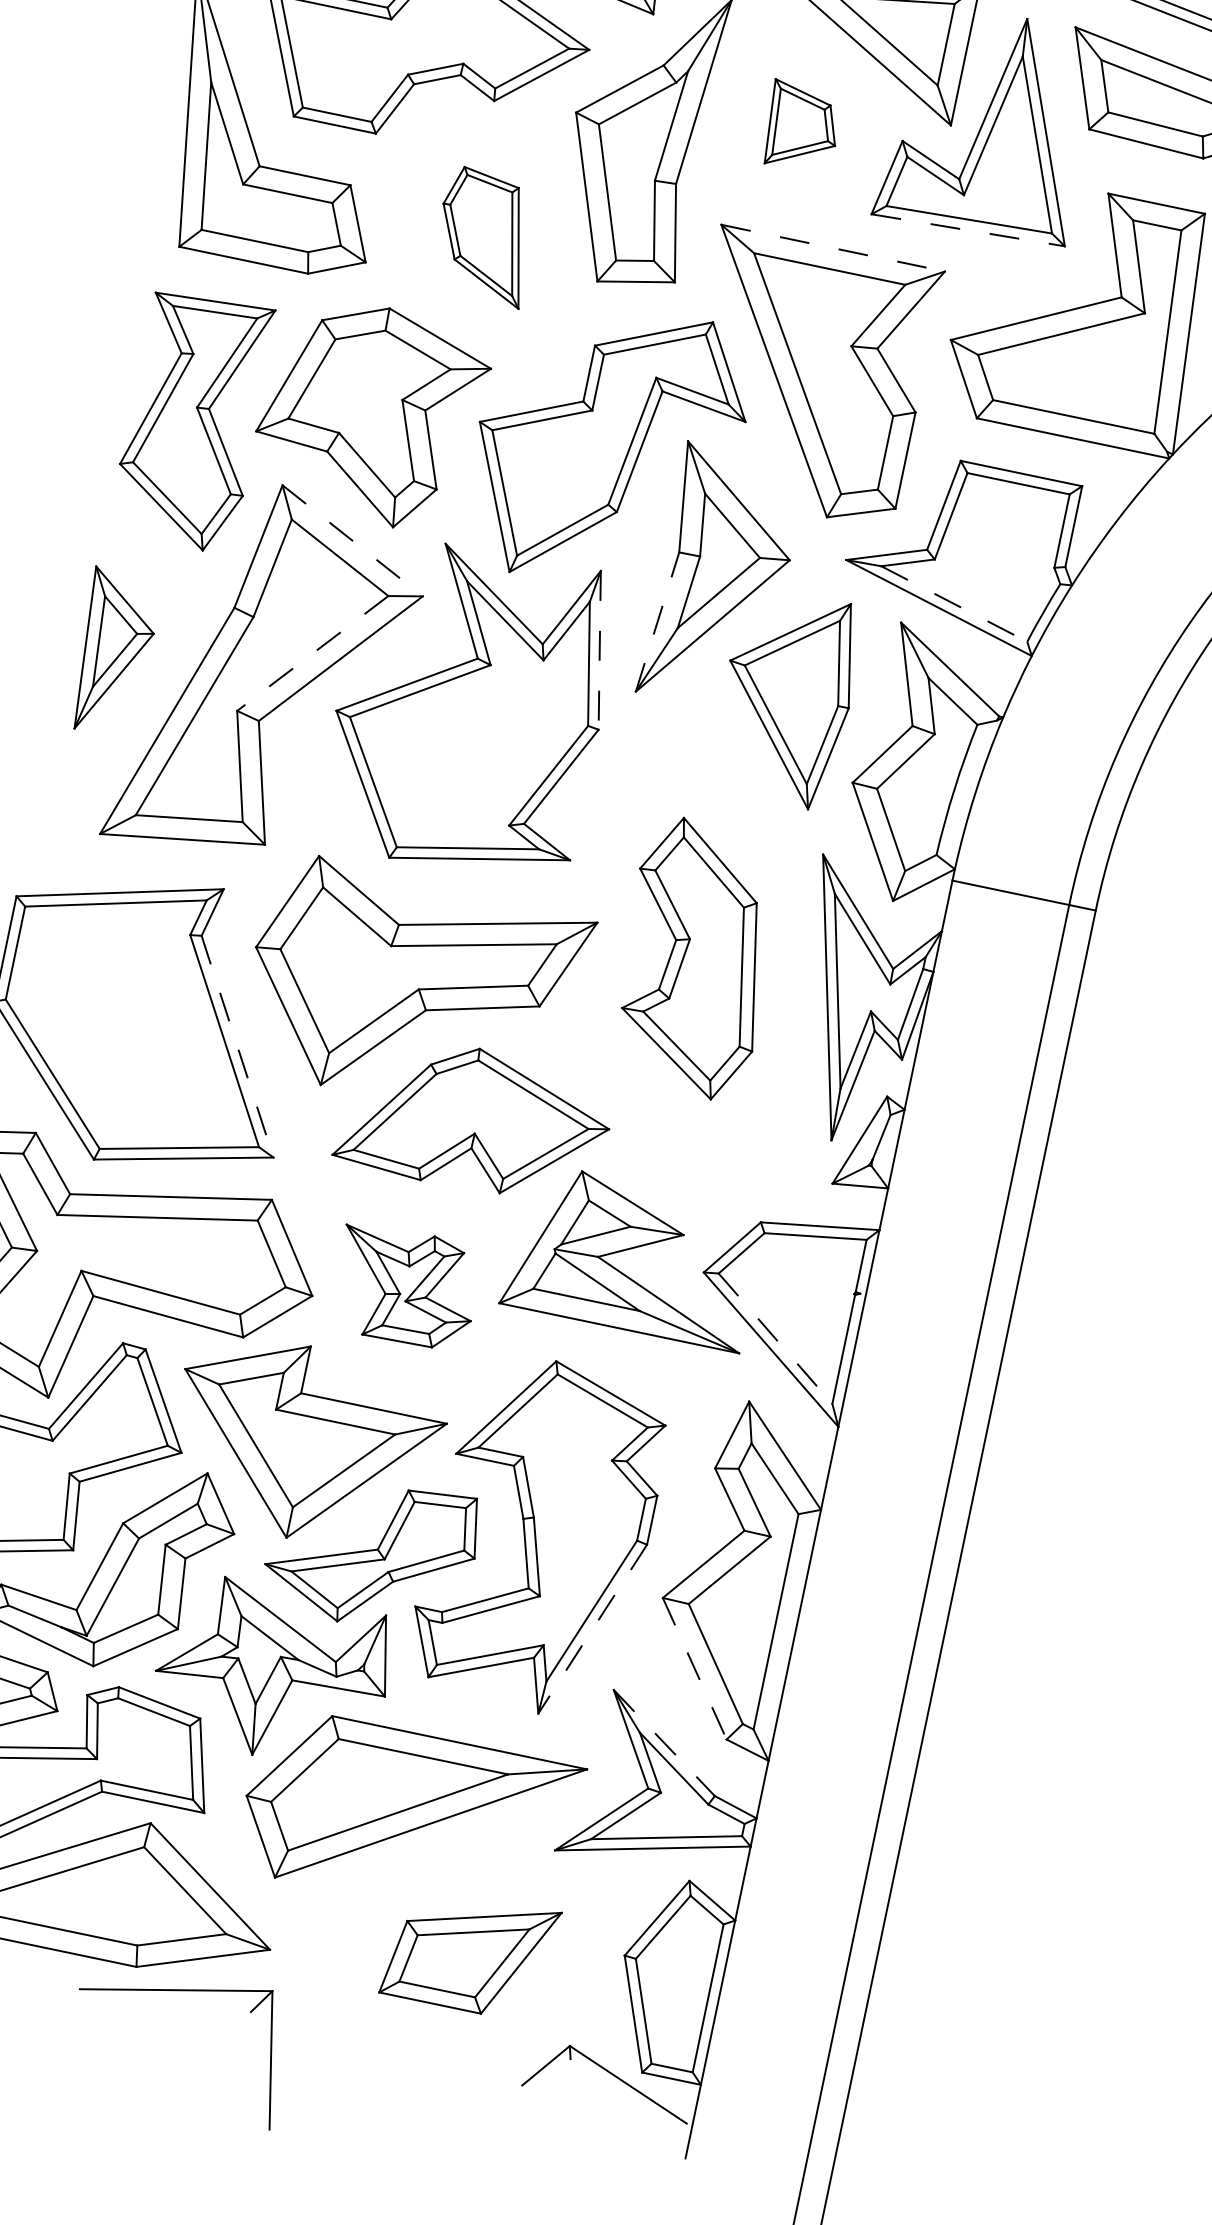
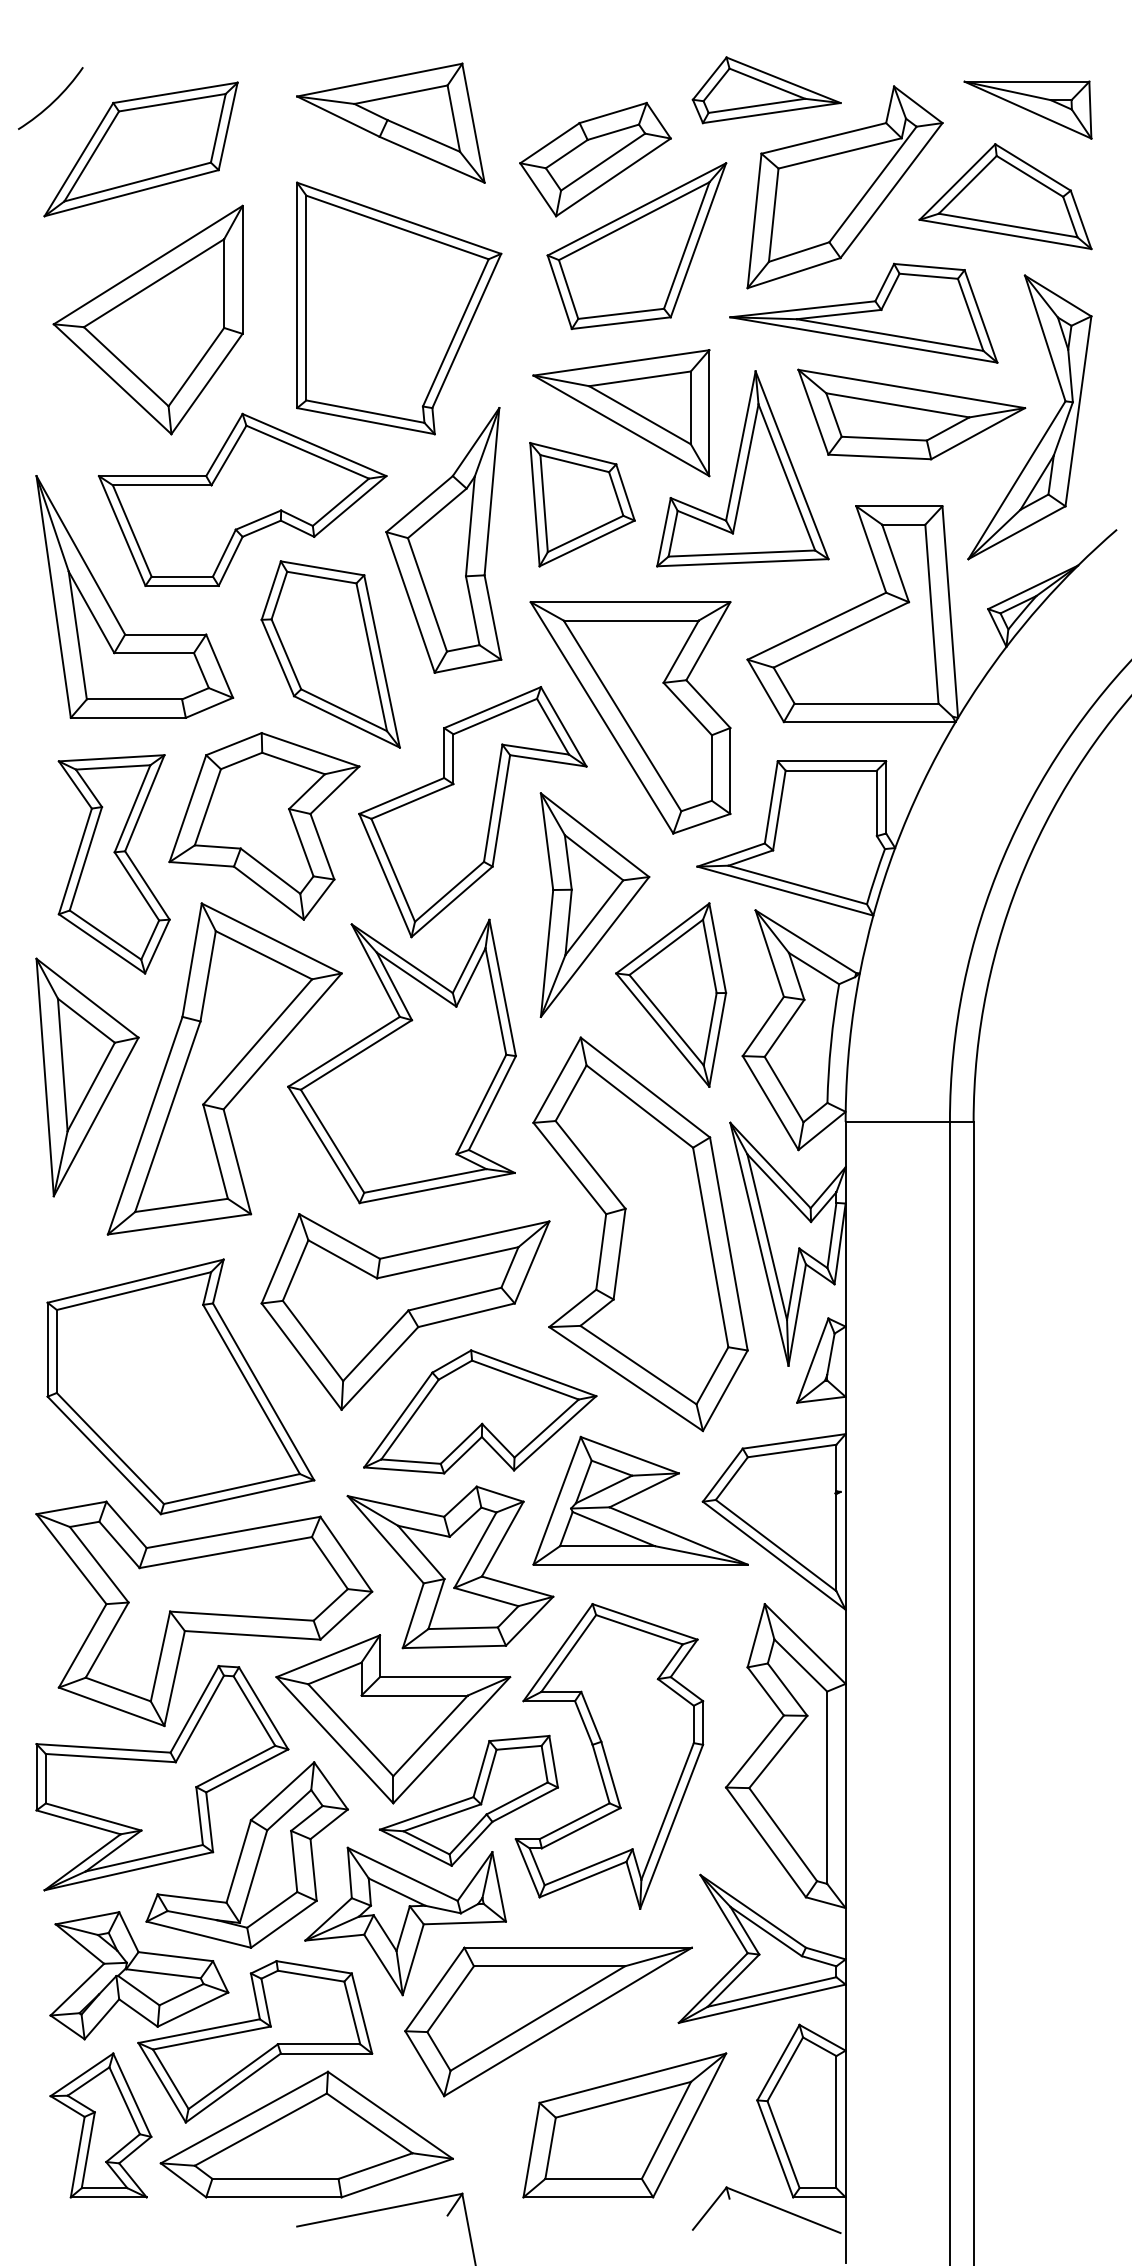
part: (802, 127) -> (582, 504), size x1.67
line: (967, 229) -> (742, 562), dashed -> solid
part: (484, 236) -> (330, 654), size x1.67
line: (833, 248) -> (630, 602), dashed -> solid
line: (353, 541) -> (272, 938), dashed -> solid
line: (954, 603) -> (797, 884), dashed -> solid
line: (658, 622) -> (547, 953), dashed -> solid
line: (599, 650) -> (502, 988), dashed -> solid
line: (312, 652) -> (257, 1041), dashed -> solid
part: (113, 653) -> (87, 1077), size x1.67
part: (696, 958) -> (640, 1234), size x1.67
line: (237, 1046) -> (263, 1391), dashed -> solid
part: (405, 1287) -> (450, 1567), size x1.67
line: (775, 1338) -> (776, 1545), dashed -> solid
line: (592, 1628) -> (671, 1826), dashed -> solid
line: (695, 1668) -> (766, 1842), dashed -> solid
line: (664, 1743) -> (753, 1911), dashed -> solid
part: (470, 1952) -> (624, 2125), size x1.43

